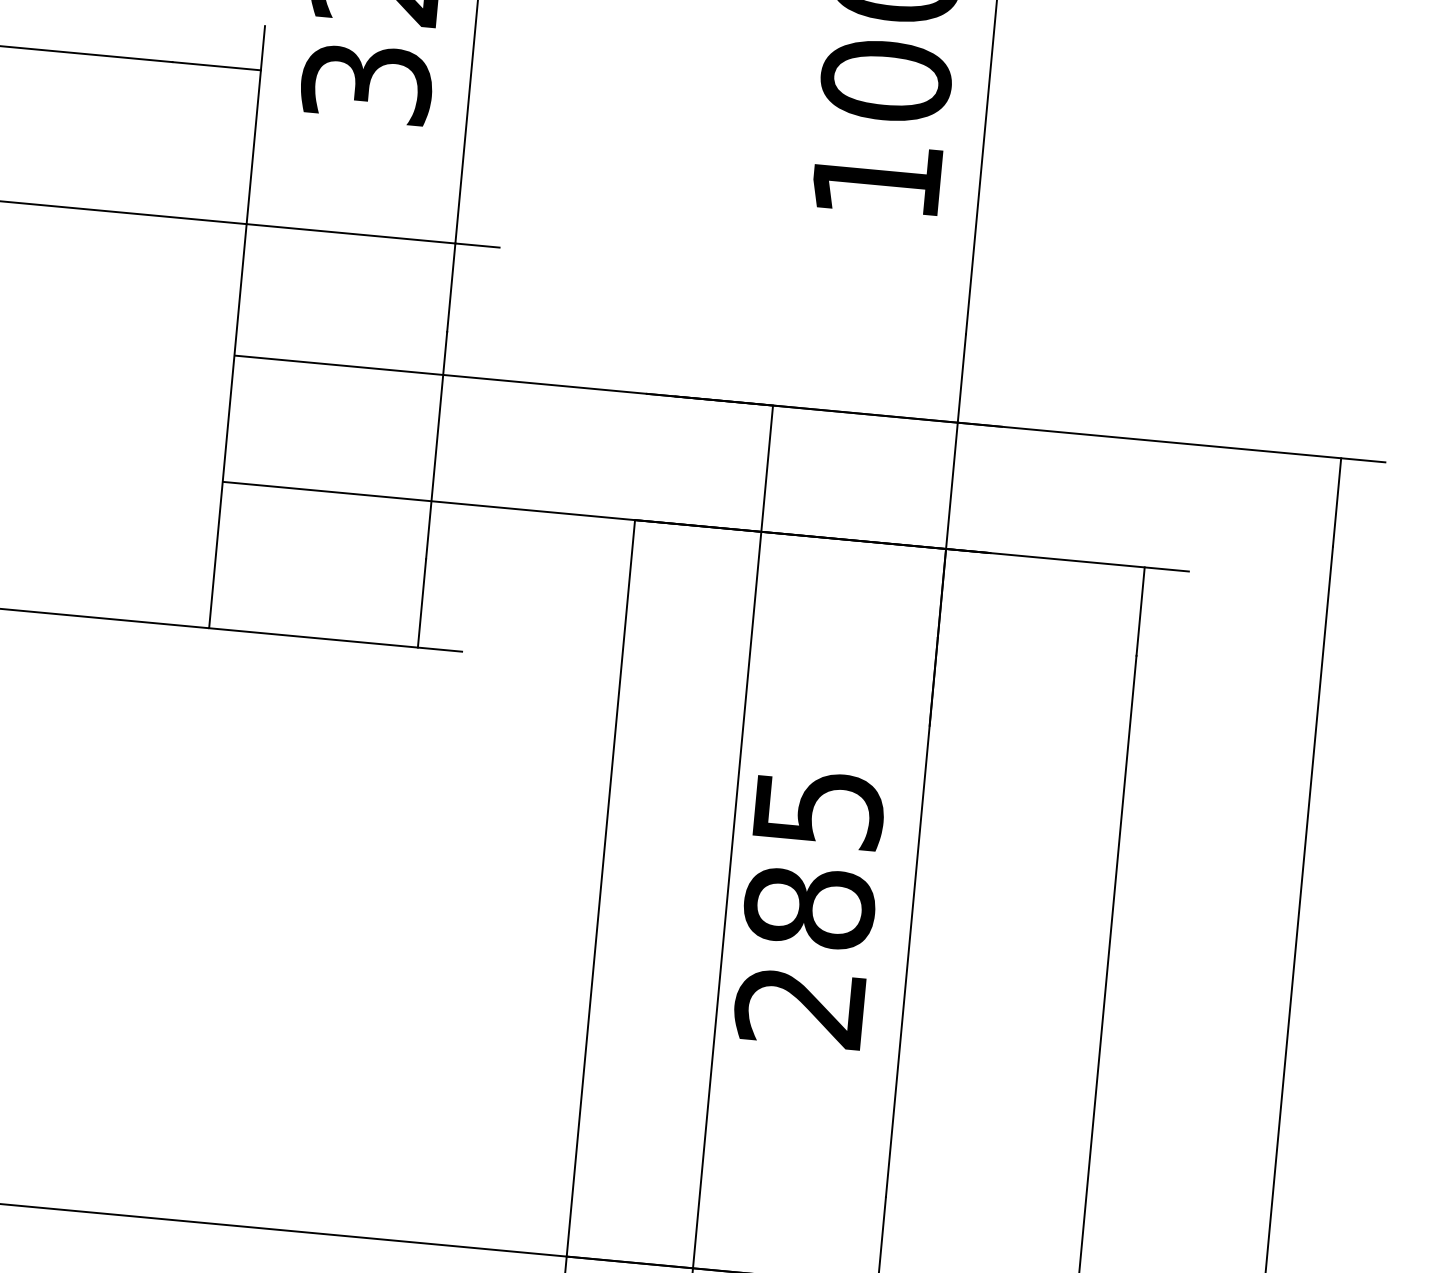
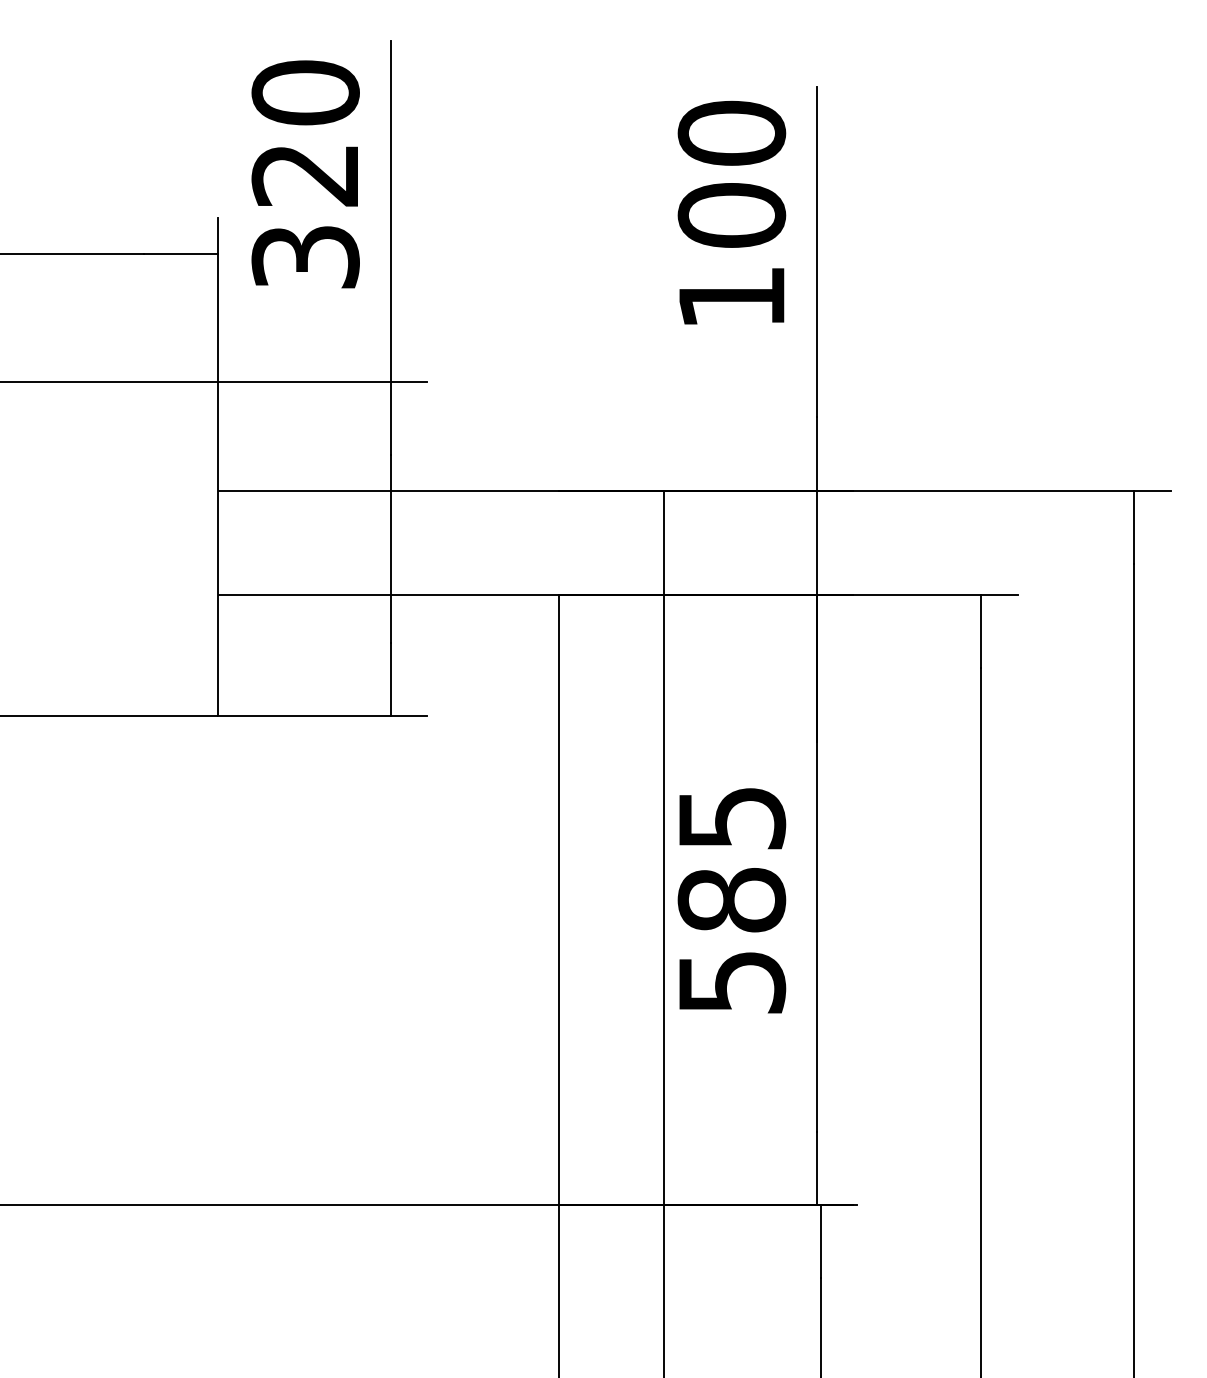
text: (799, 1007) -> (731, 982), 285 -> 585

